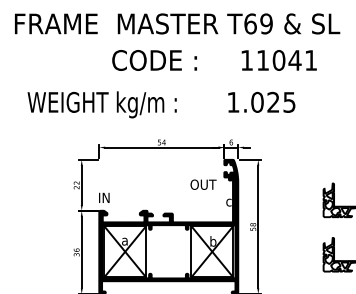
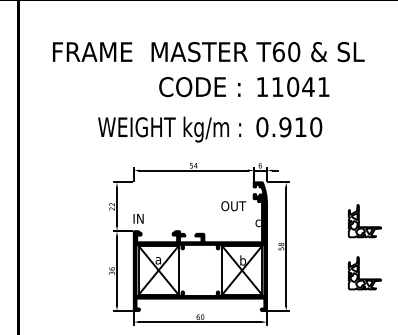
text: (266, 24) -> (294, 52), T69 -> T60
text: (154, 60) -> (199, 87), moved
text: (279, 60) -> (293, 87), moved
text: (261, 102) -> (289, 127), 1.025 -> 0.910
text: (102, 104) -> (169, 129), moved

